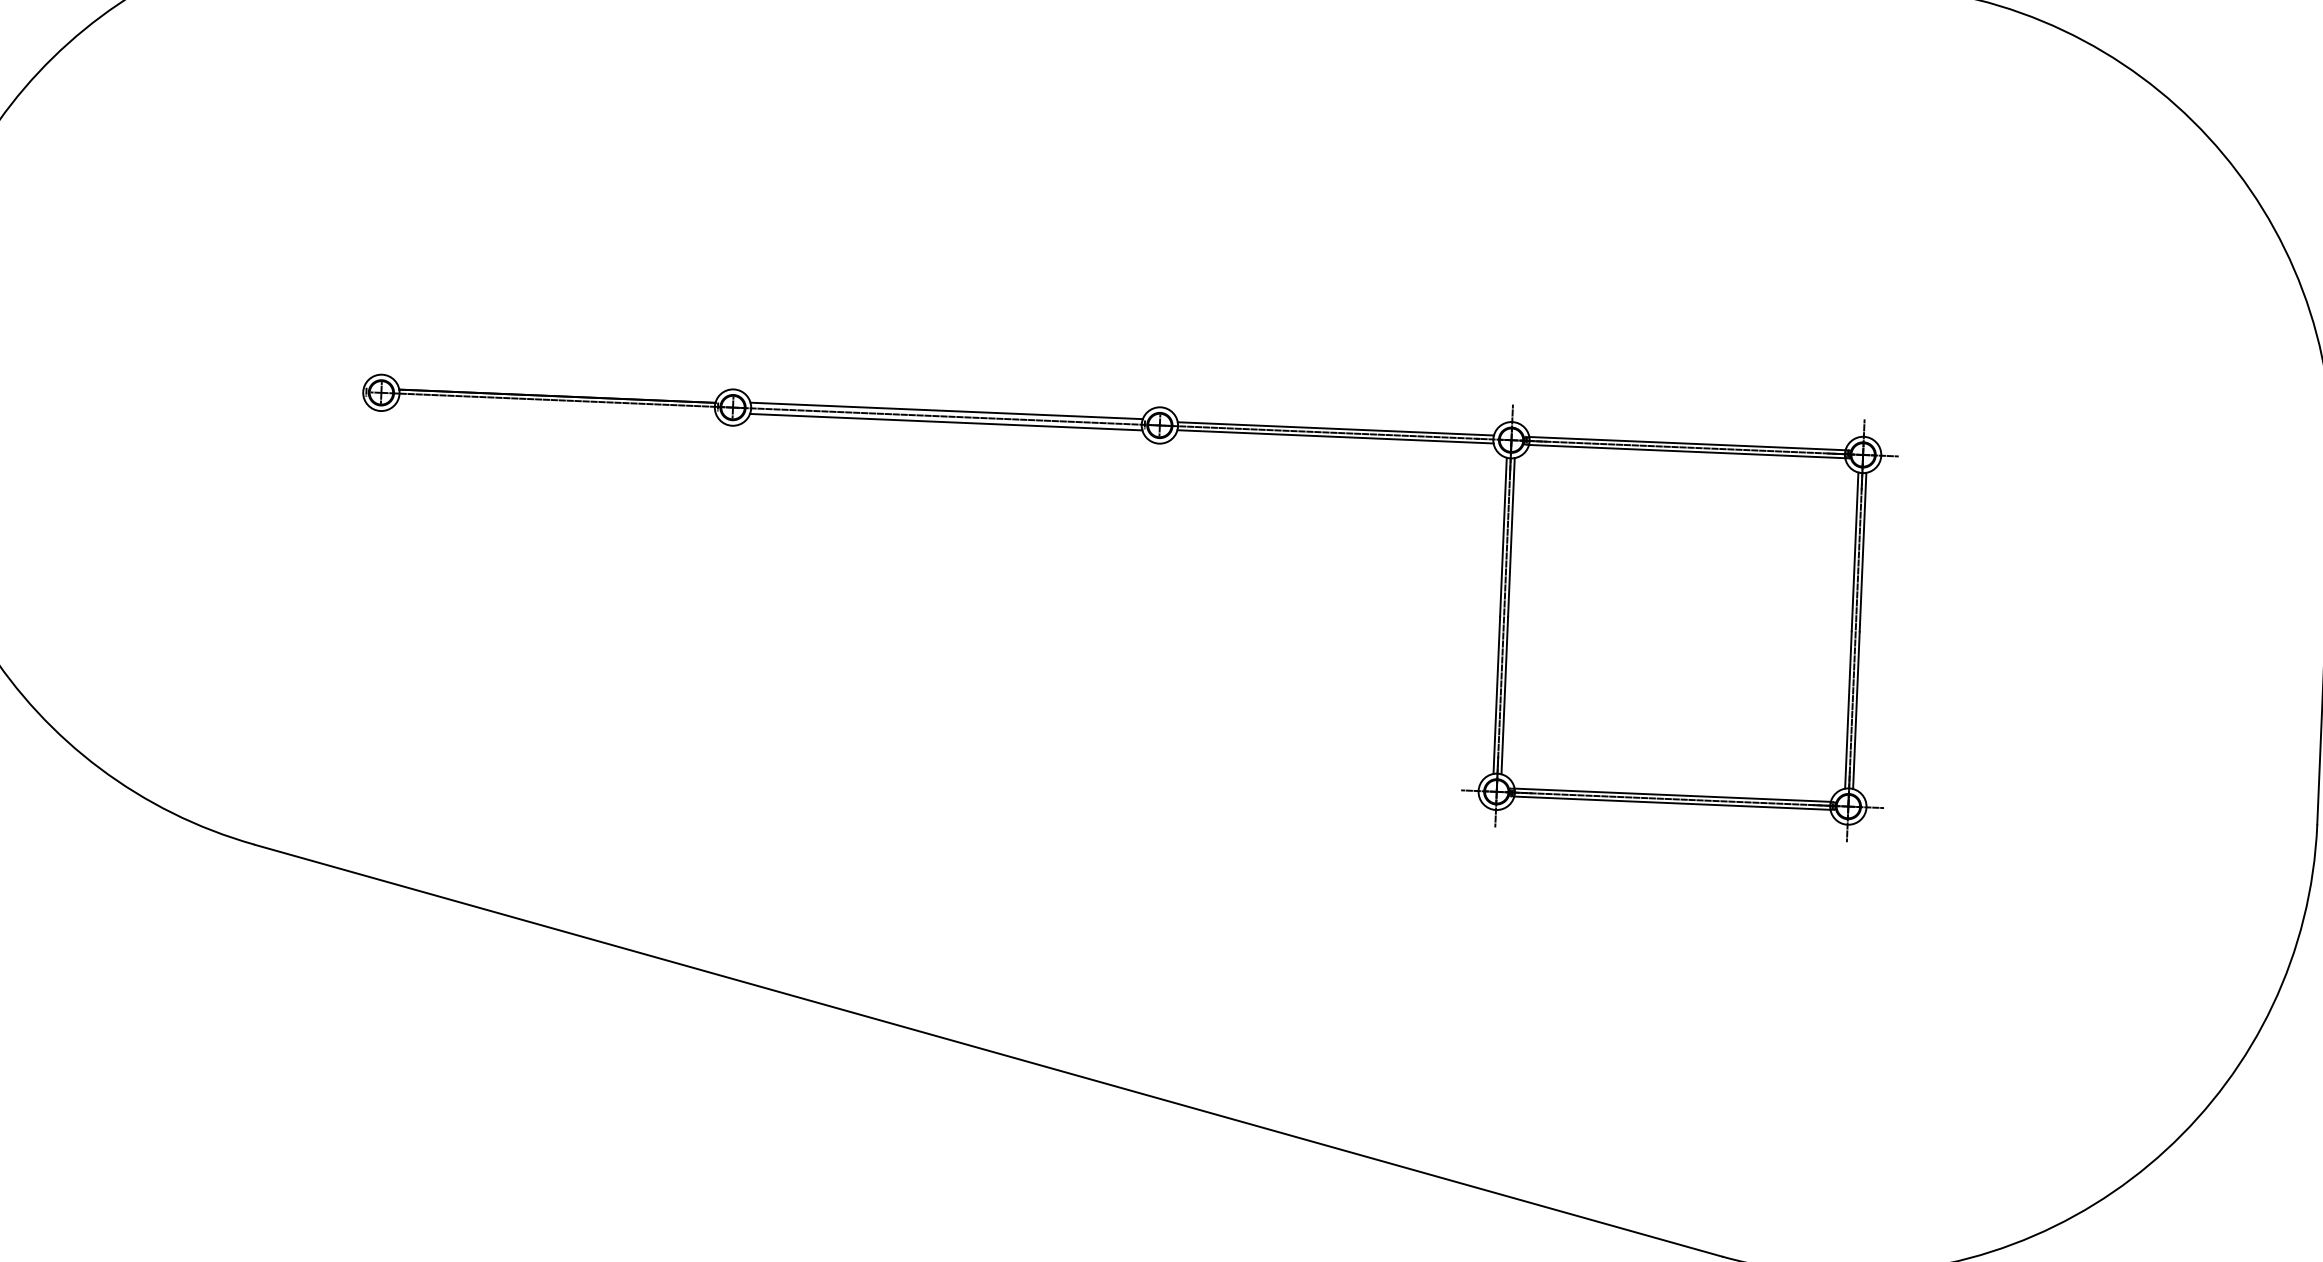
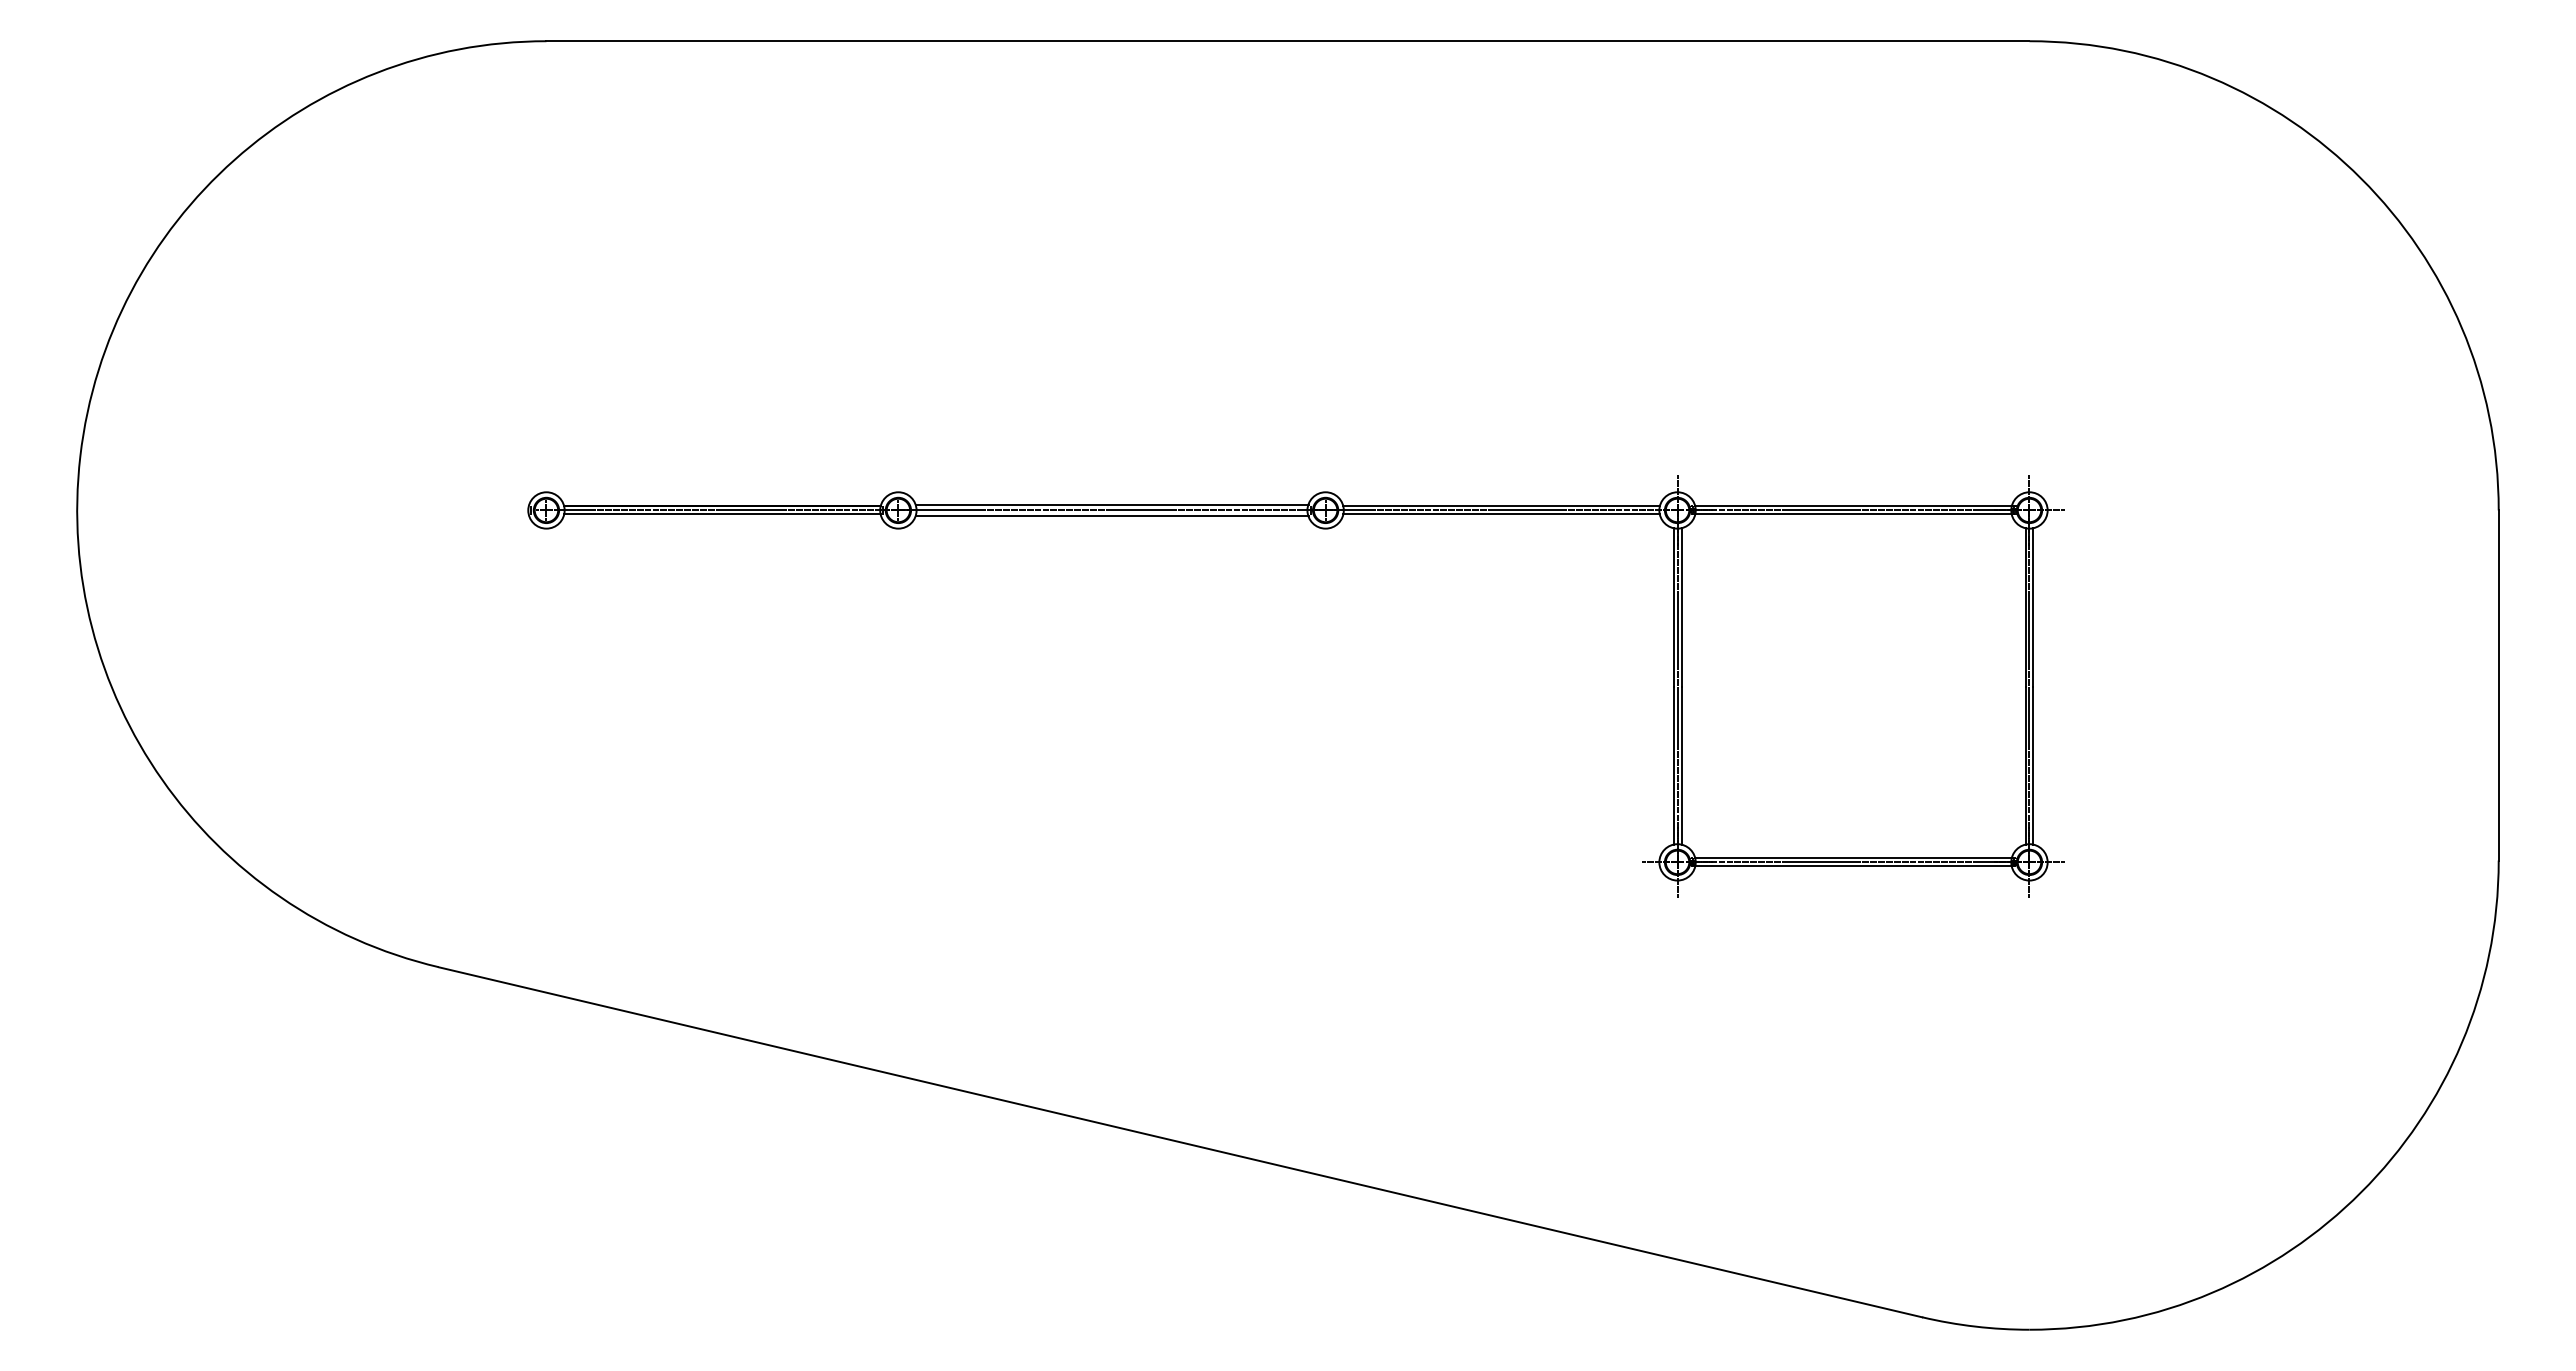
line: (557, 404) -> (722, 514), added

